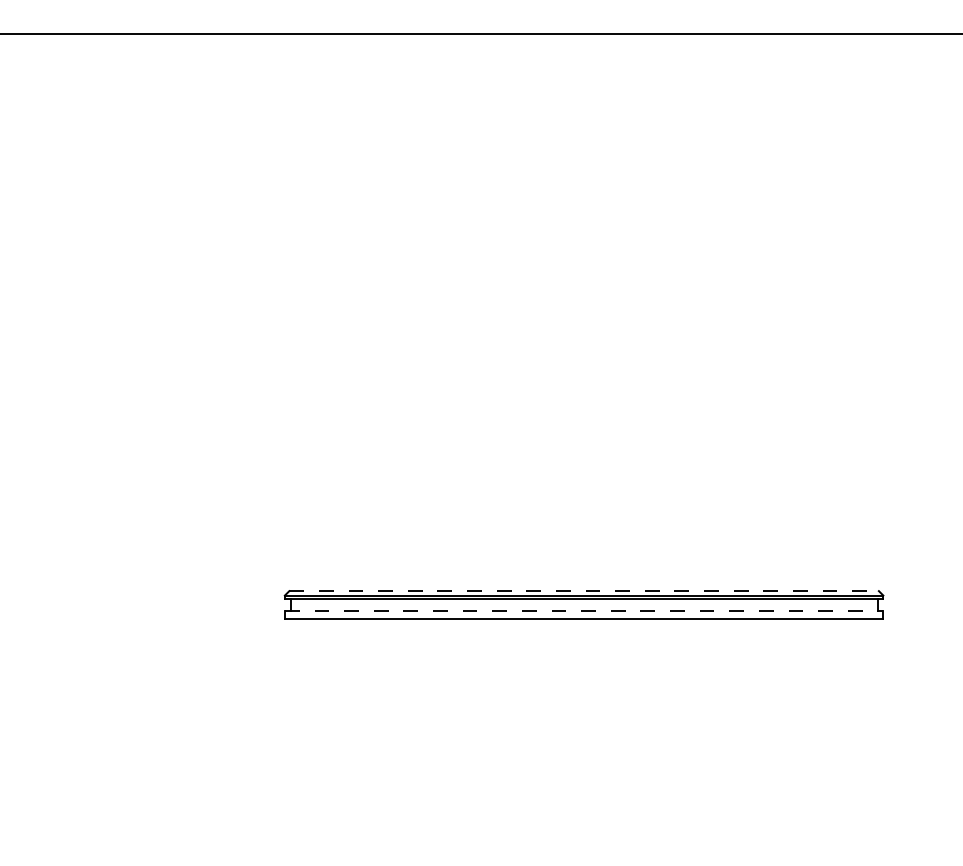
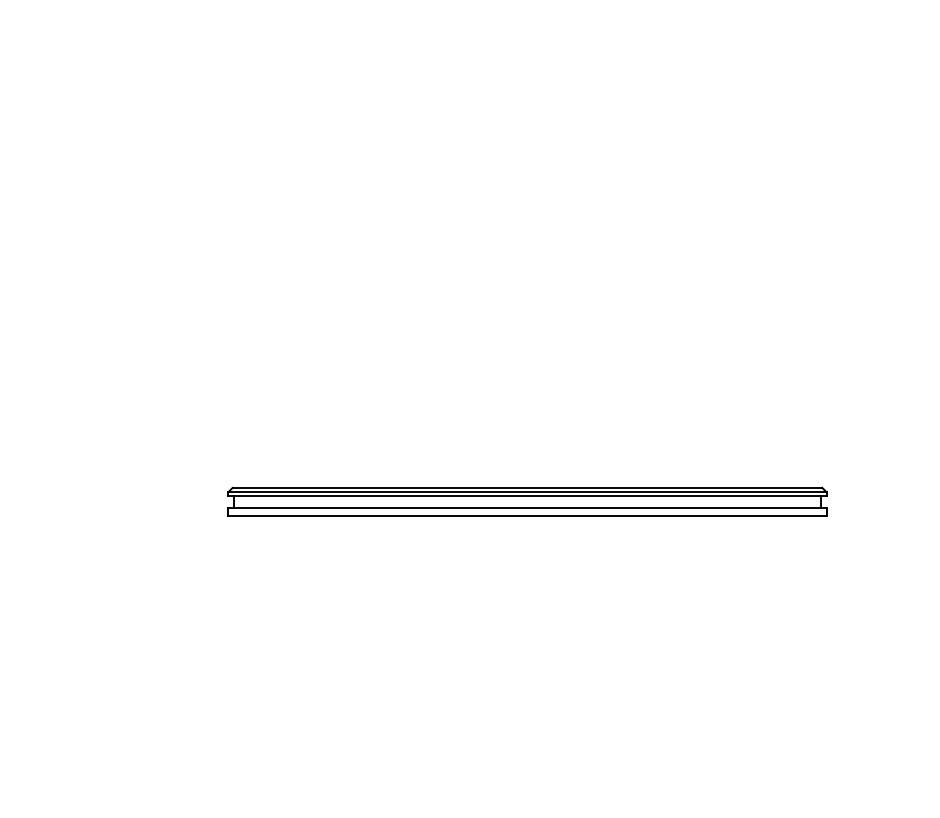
line: (584, 591) -> (527, 488), dashed -> solid
line: (584, 610) -> (527, 507), dashed -> solid

